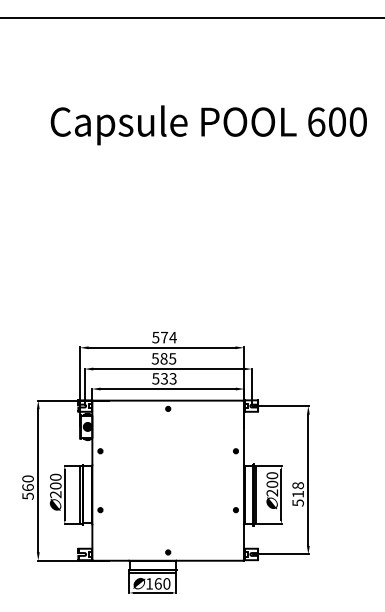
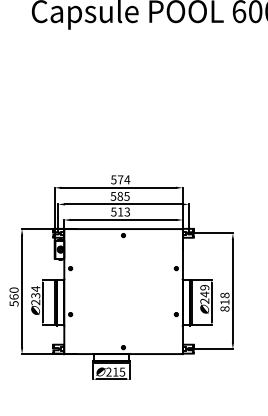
text: (164, 378) -> (120, 211), 533 -> 513
text: (272, 480) -> (204, 291), 200 -> 249
text: (55, 481) -> (35, 292), 200 -> 234
text: (297, 502) -> (224, 308), 518 -> 818
text: (158, 583) -> (115, 371), 160 -> 215

